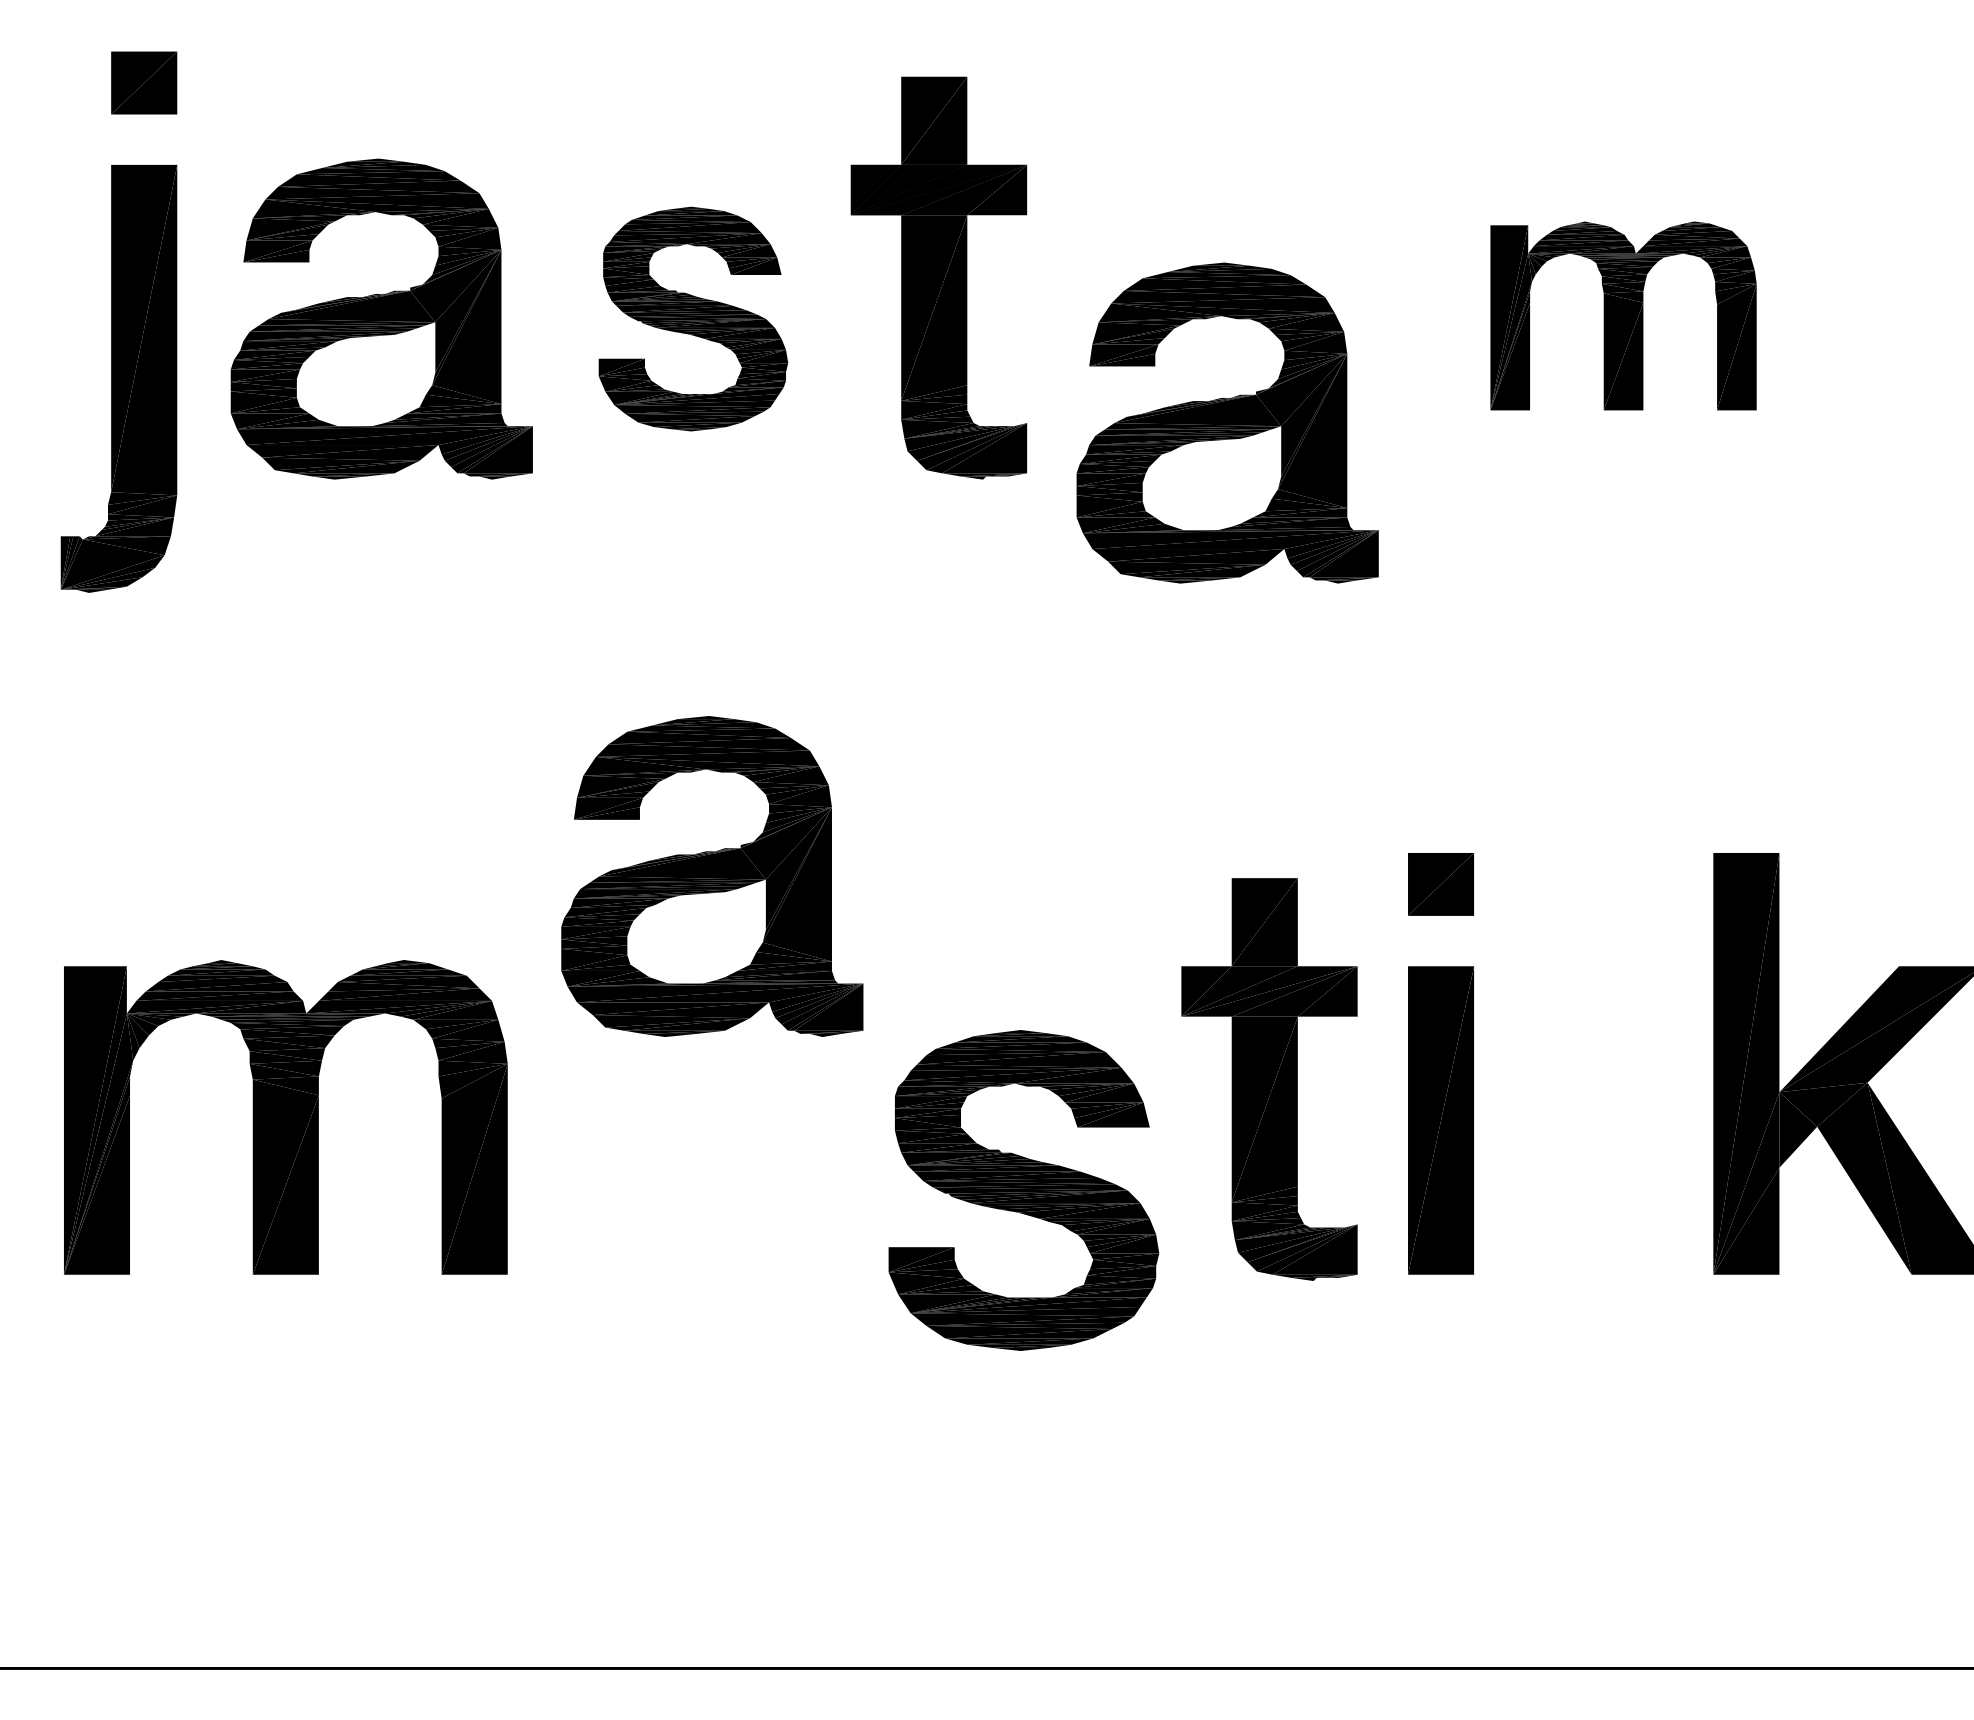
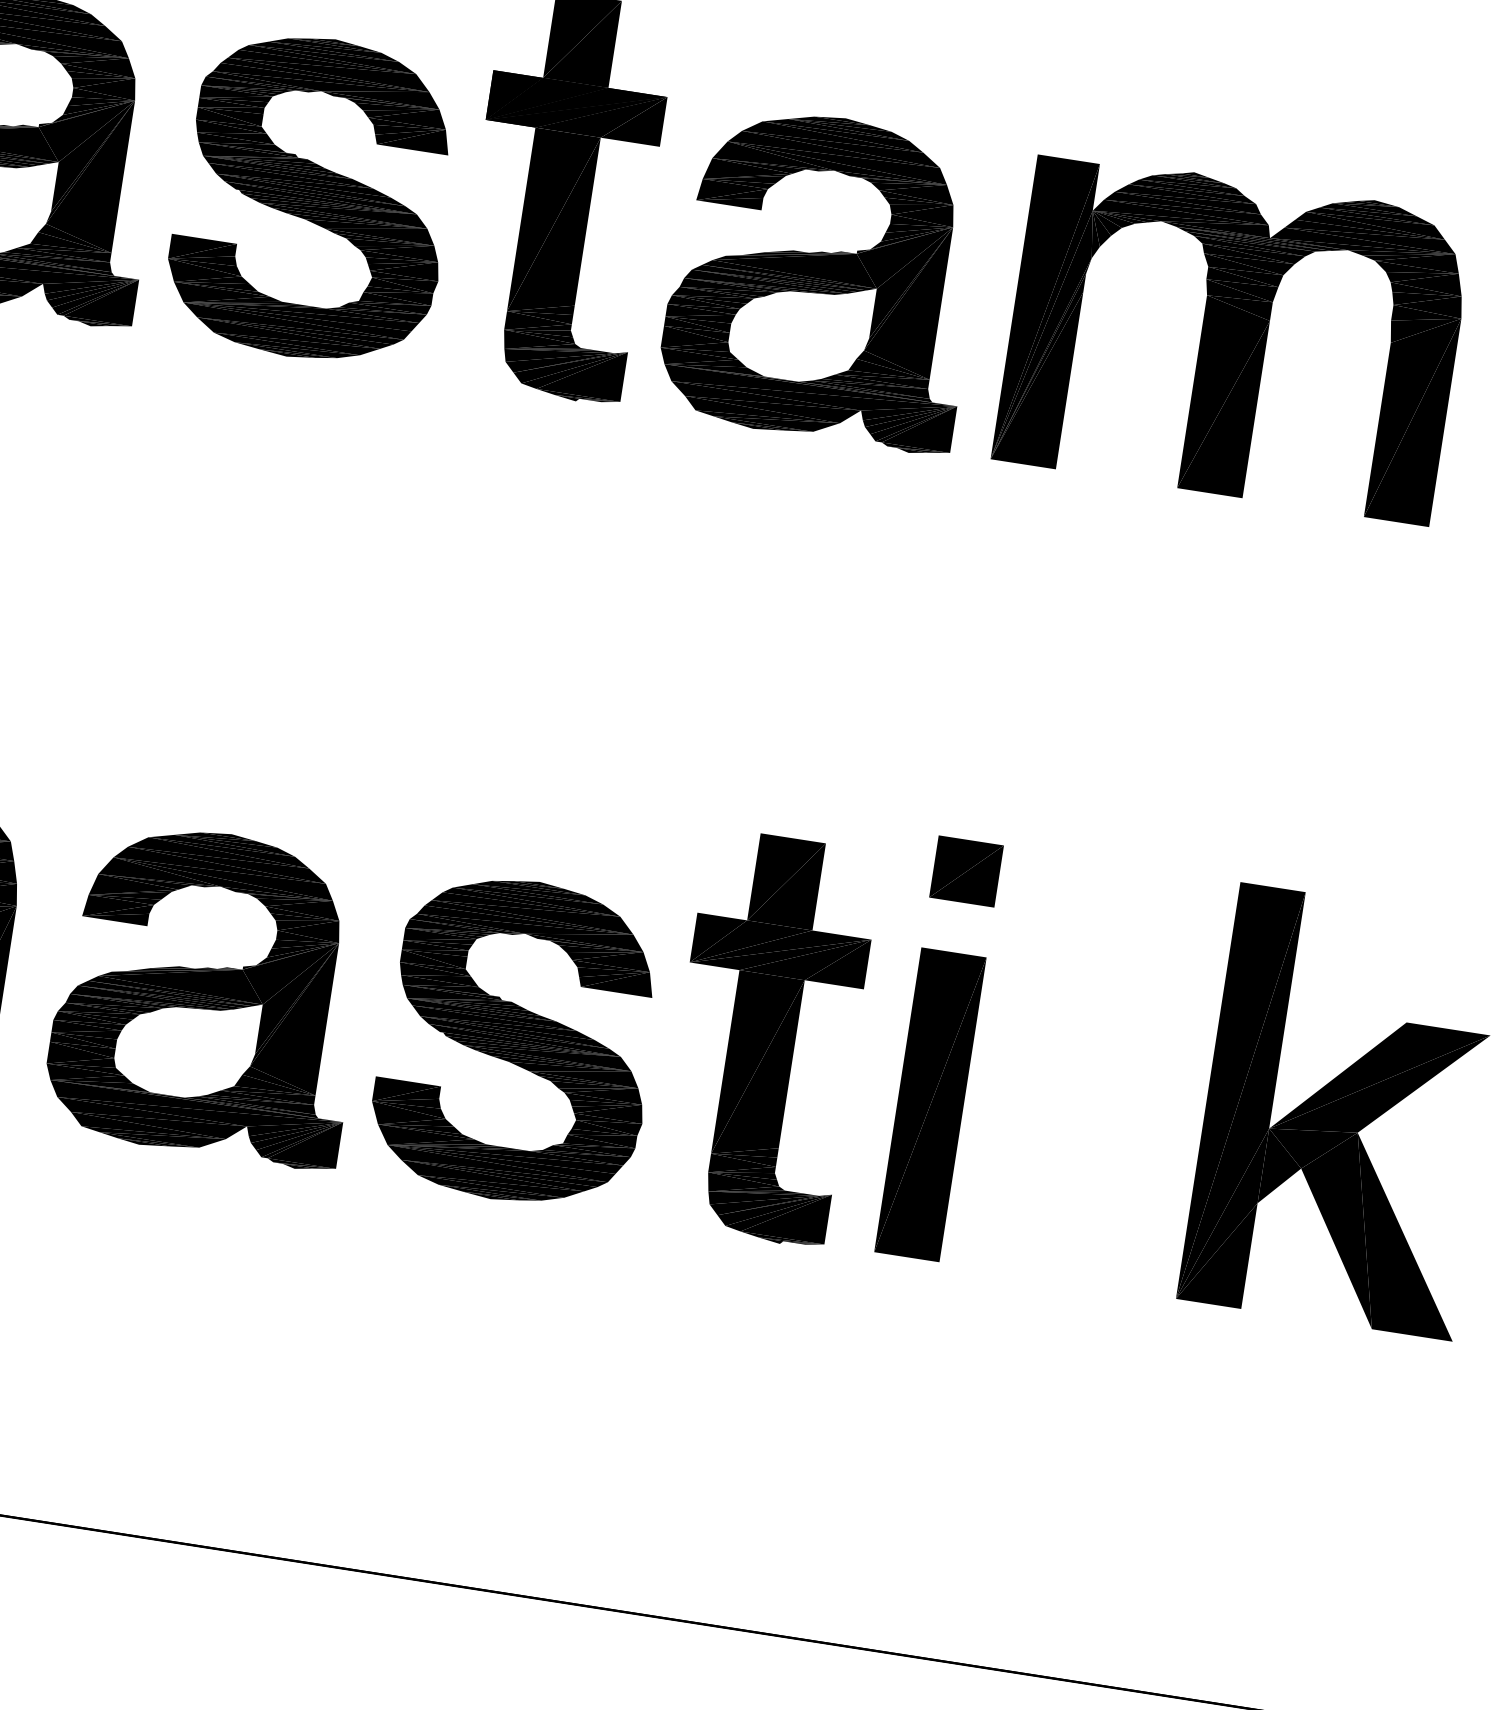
part: (1623, 315) -> (1233, 337), size x1.67
part: (693, 318) -> (314, 197), size x1.43
part: (1227, 422) -> (824, 276), moved
part: (712, 876) -> (210, 993), moved
part: (1023, 1190) -> (517, 1040), moved

